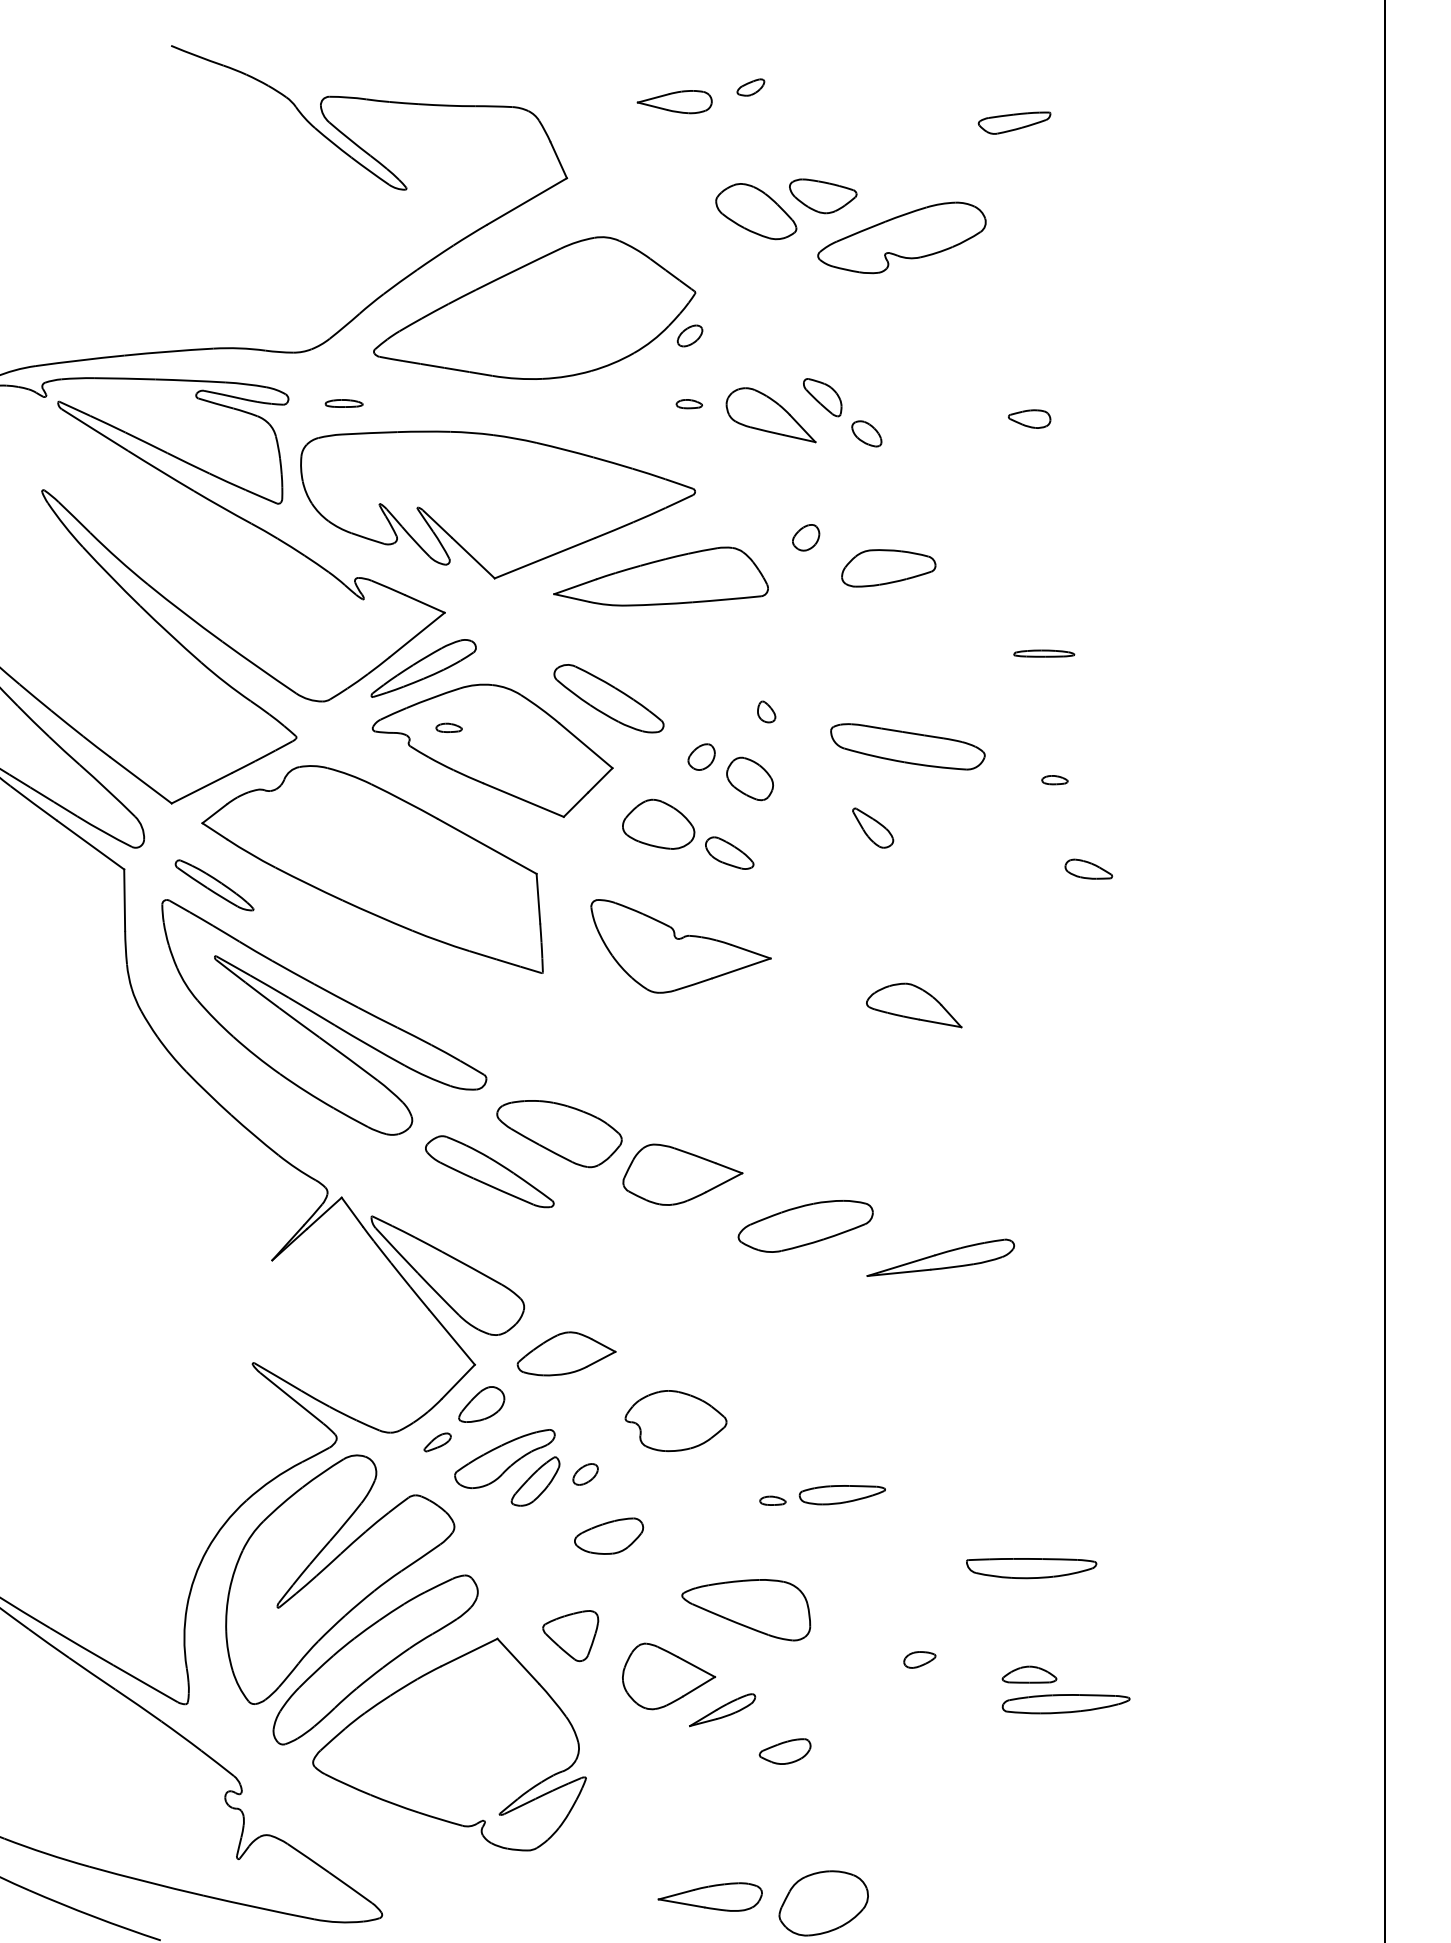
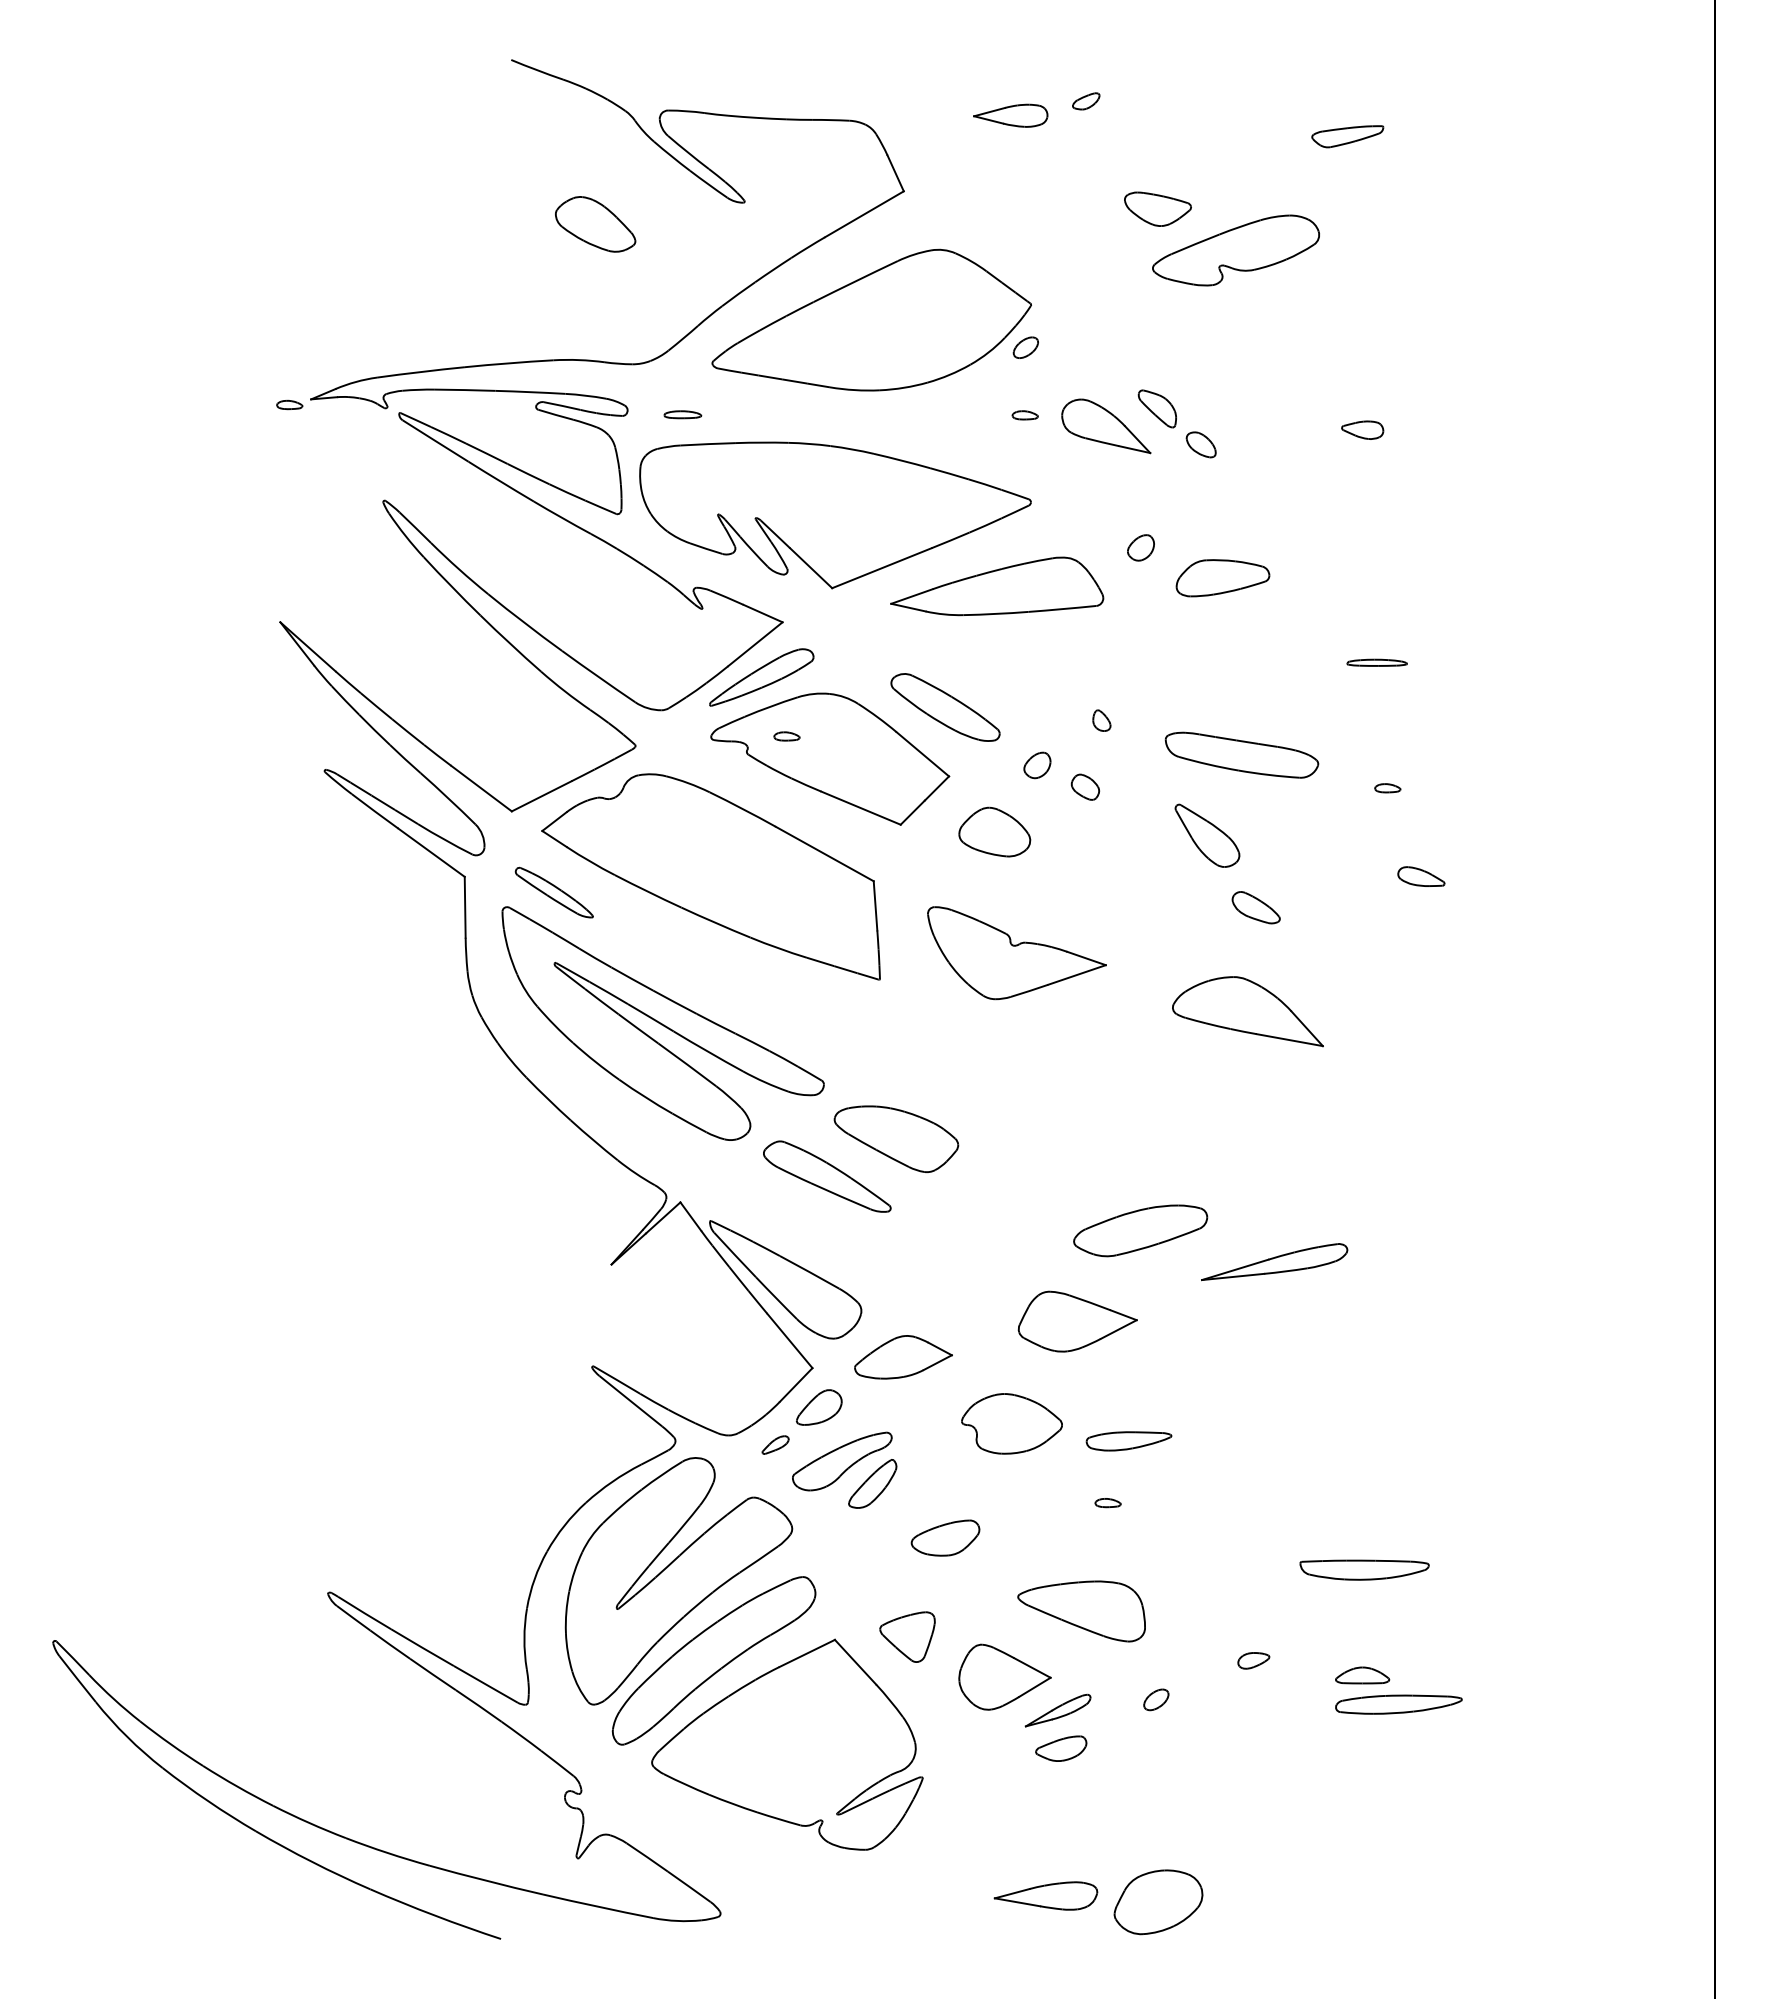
part: (756, 211) -> (595, 224), moved
part: (750, 779) -> (1085, 787), size x0.6
part: (873, 827) -> (1207, 835), size x1.6
part: (728, 852) -> (1255, 907), moved
part: (914, 1005) -> (1248, 1011), size x1.6
part: (682, 1174) -> (1077, 1321), moved
part: (585, 1474) -> (1156, 1699), moved
part: (841, 1495) -> (1128, 1441), moved
part: (785, 1751) -> (1061, 1748), moved

